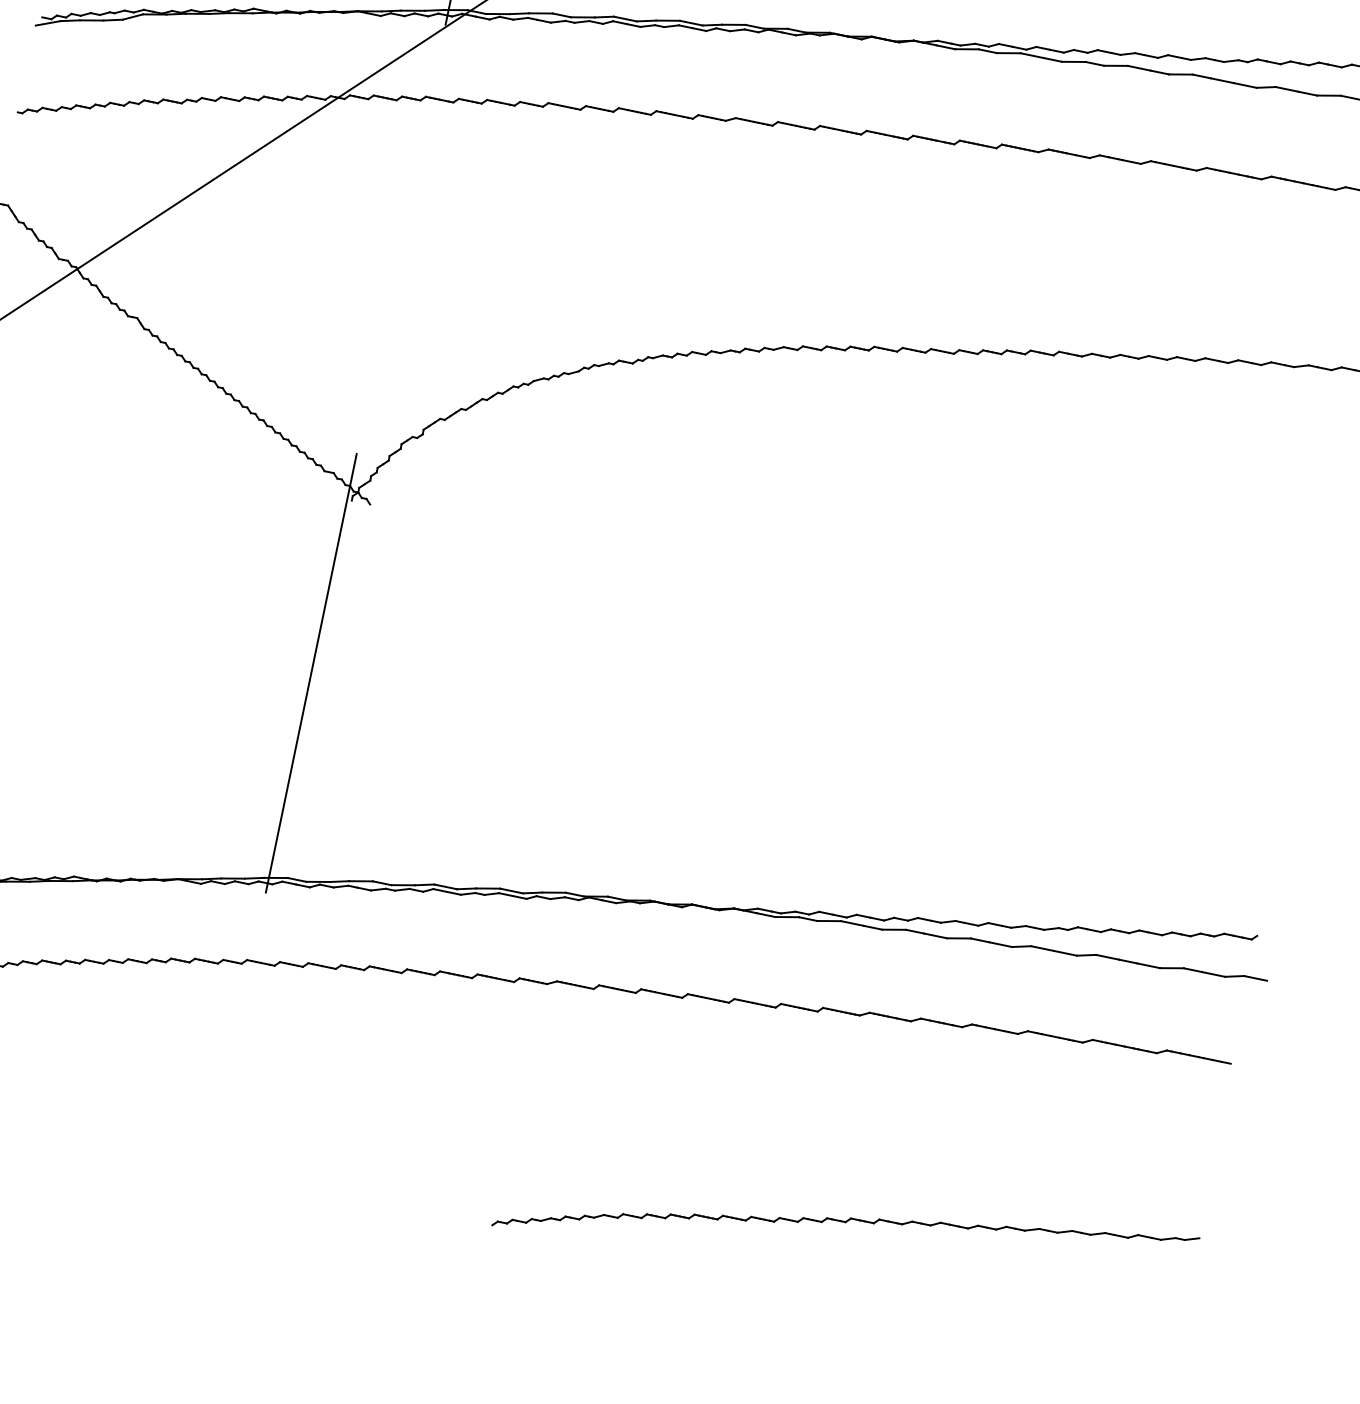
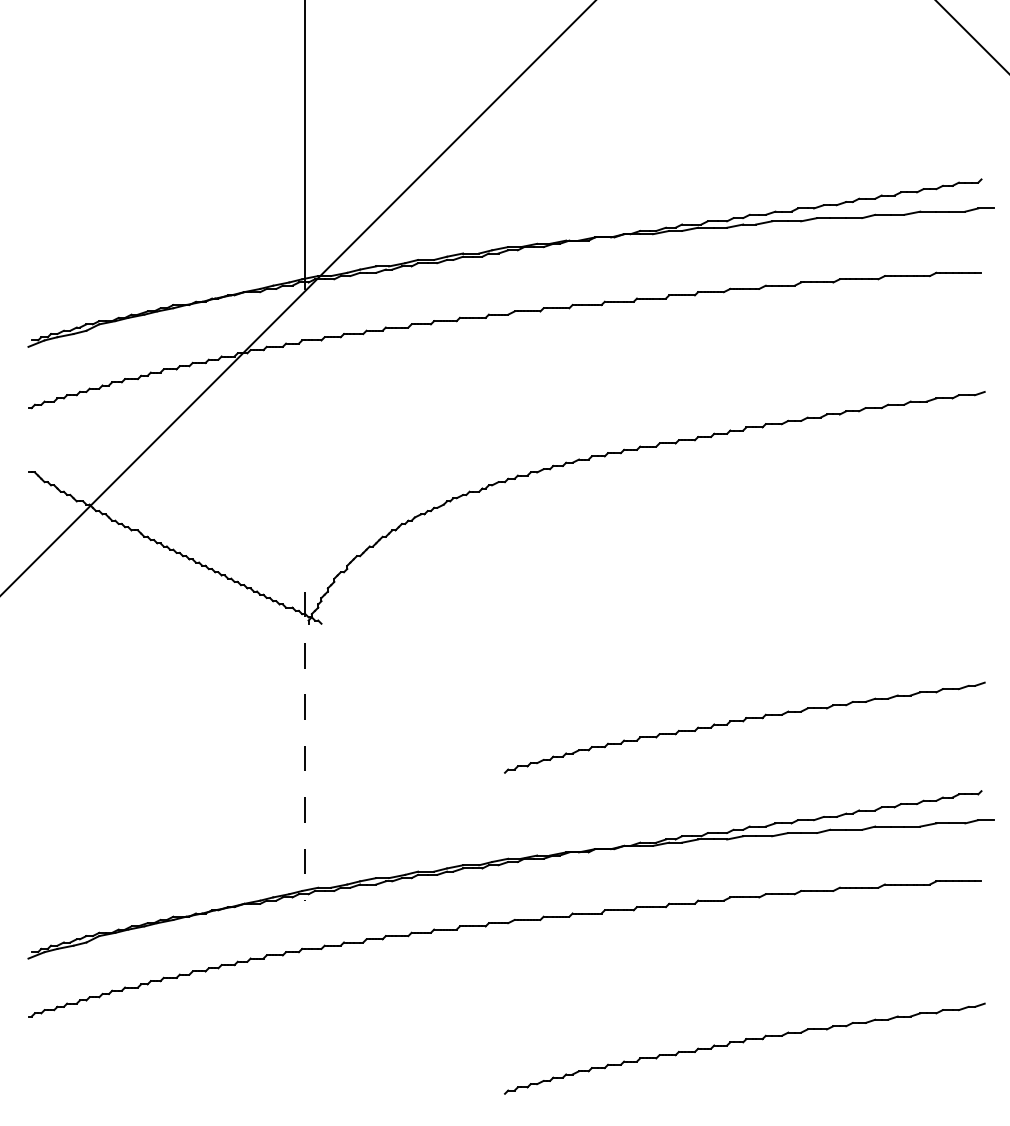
line: (311, 673) -> (305, 746), solid -> dashed
part: (939, 775) -> (744, 727), added

